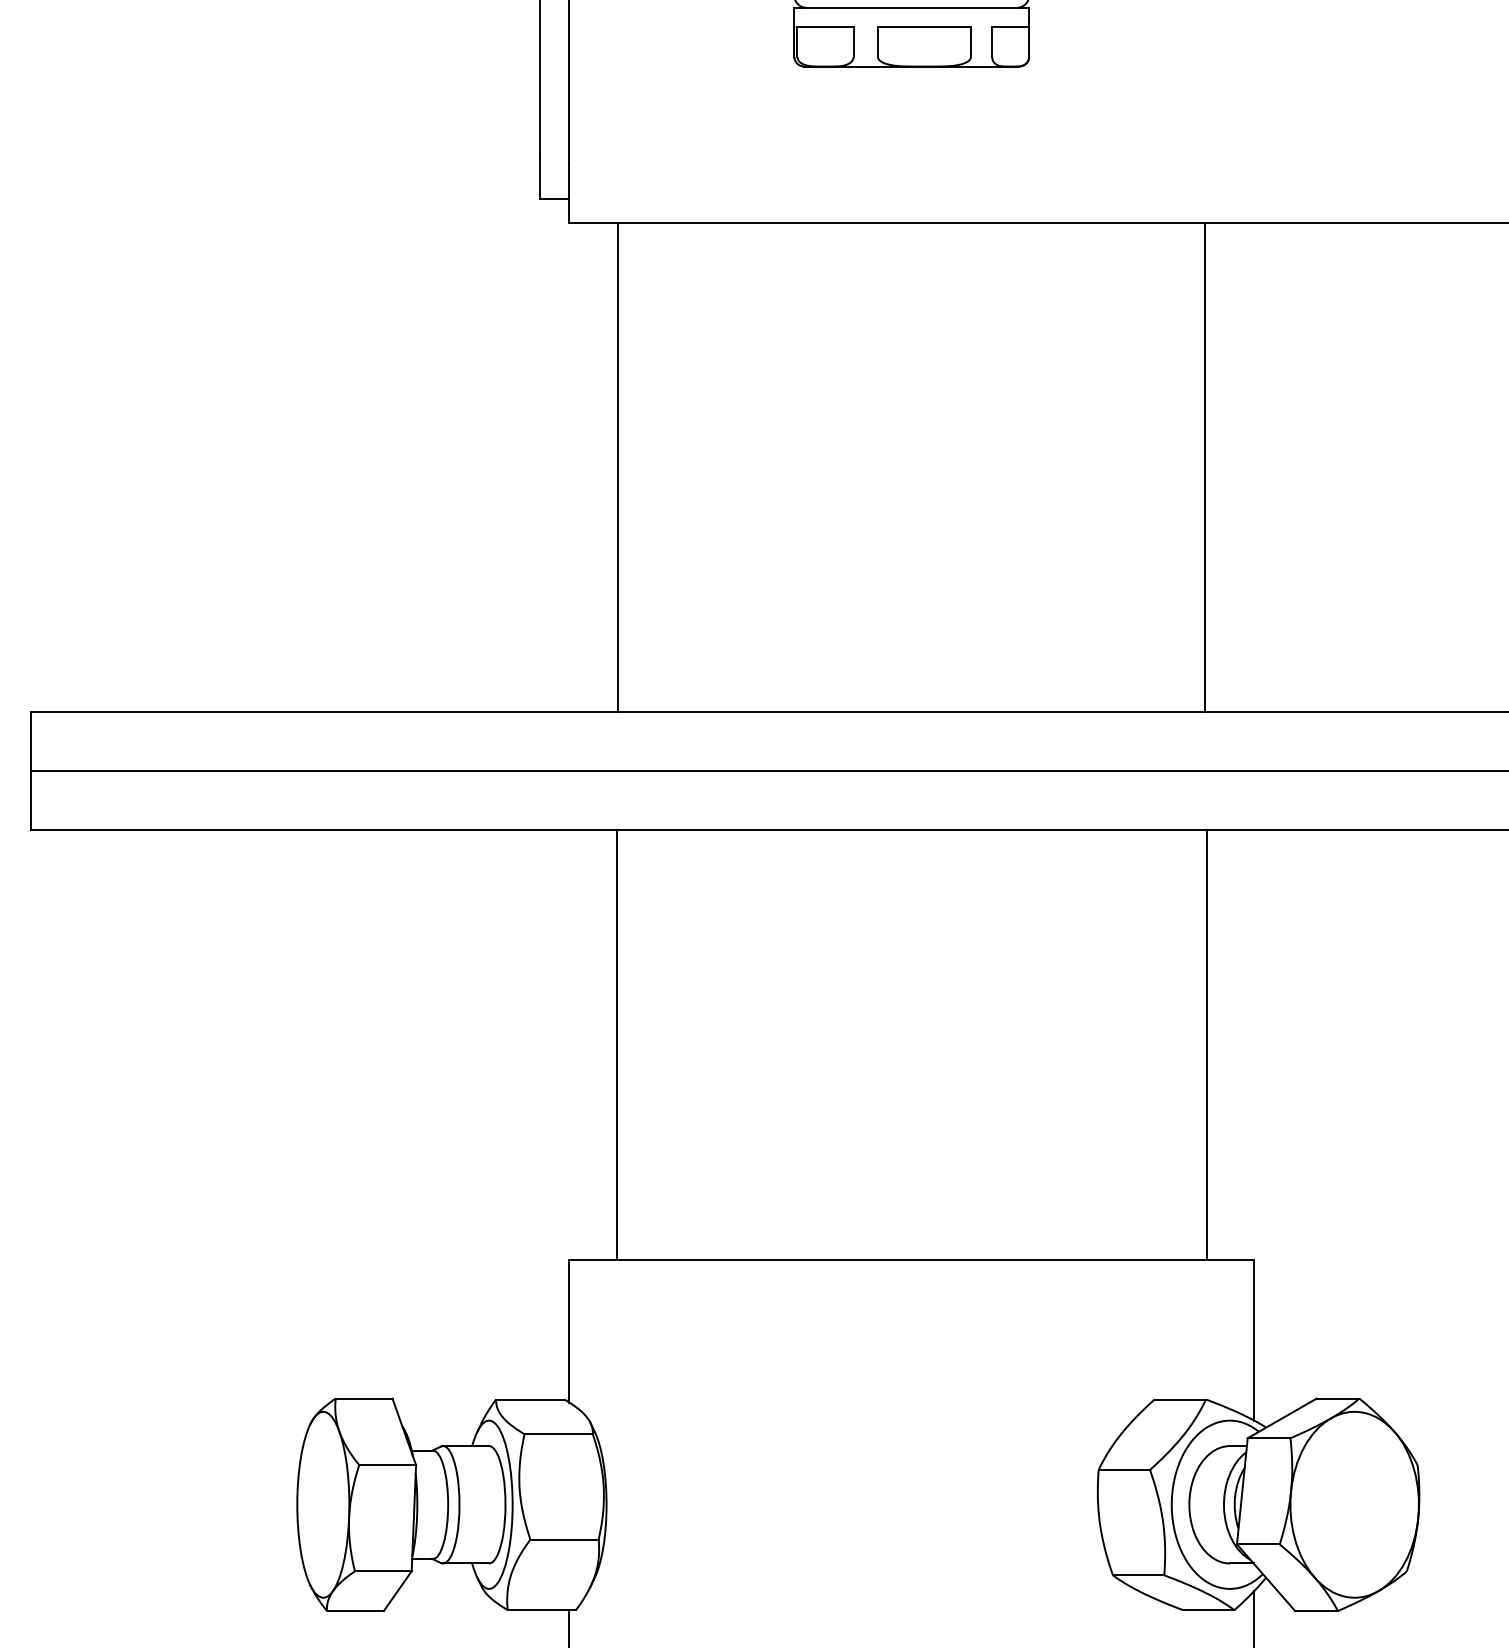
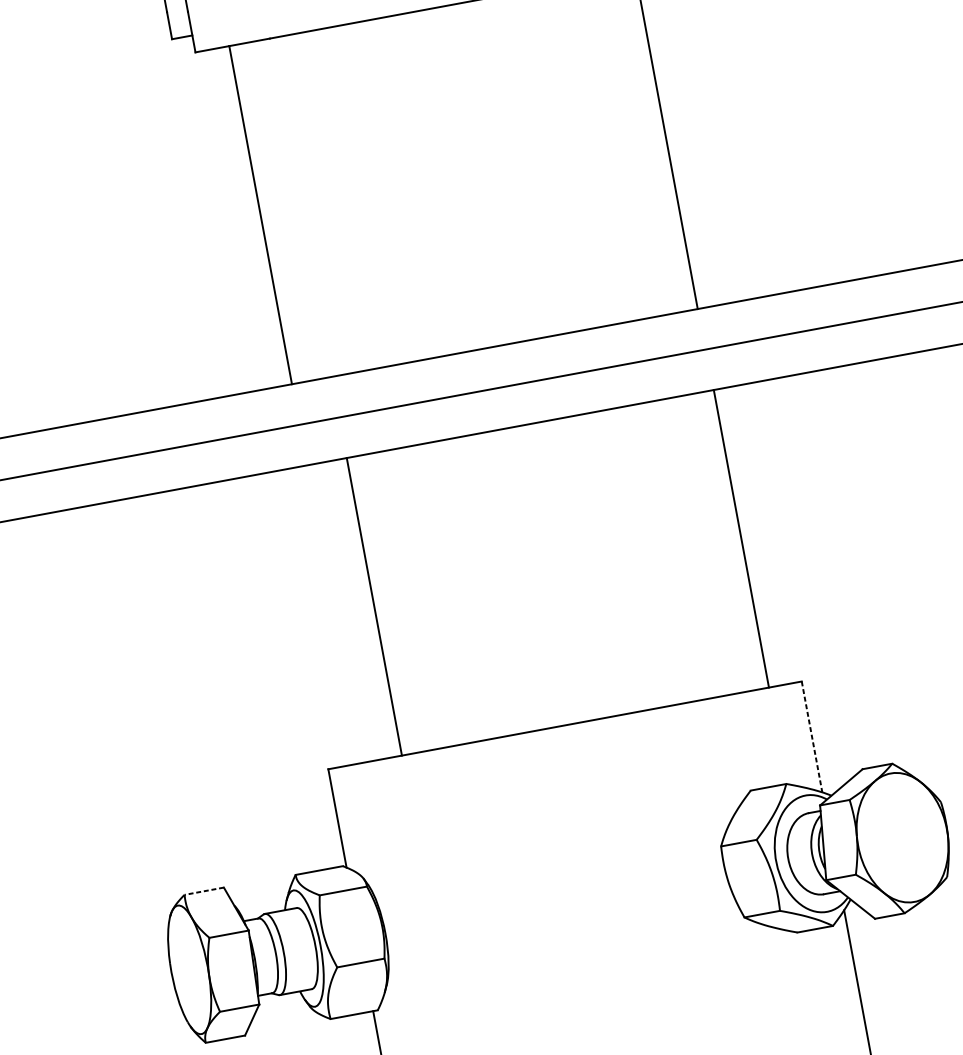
line: (616, 1044) -> (374, 606), moved
line: (1254, 1340) -> (812, 736), solid -> dashed
line: (363, 1398) -> (203, 891), solid -> dashed

